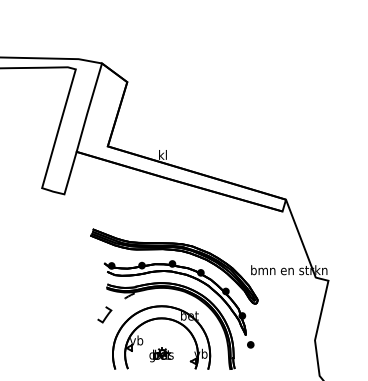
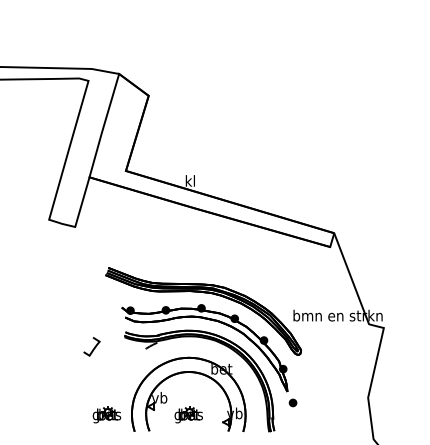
curve: (106, 315) -> (94, 347), moved
part: (91, 354) -> (106, 414), added

